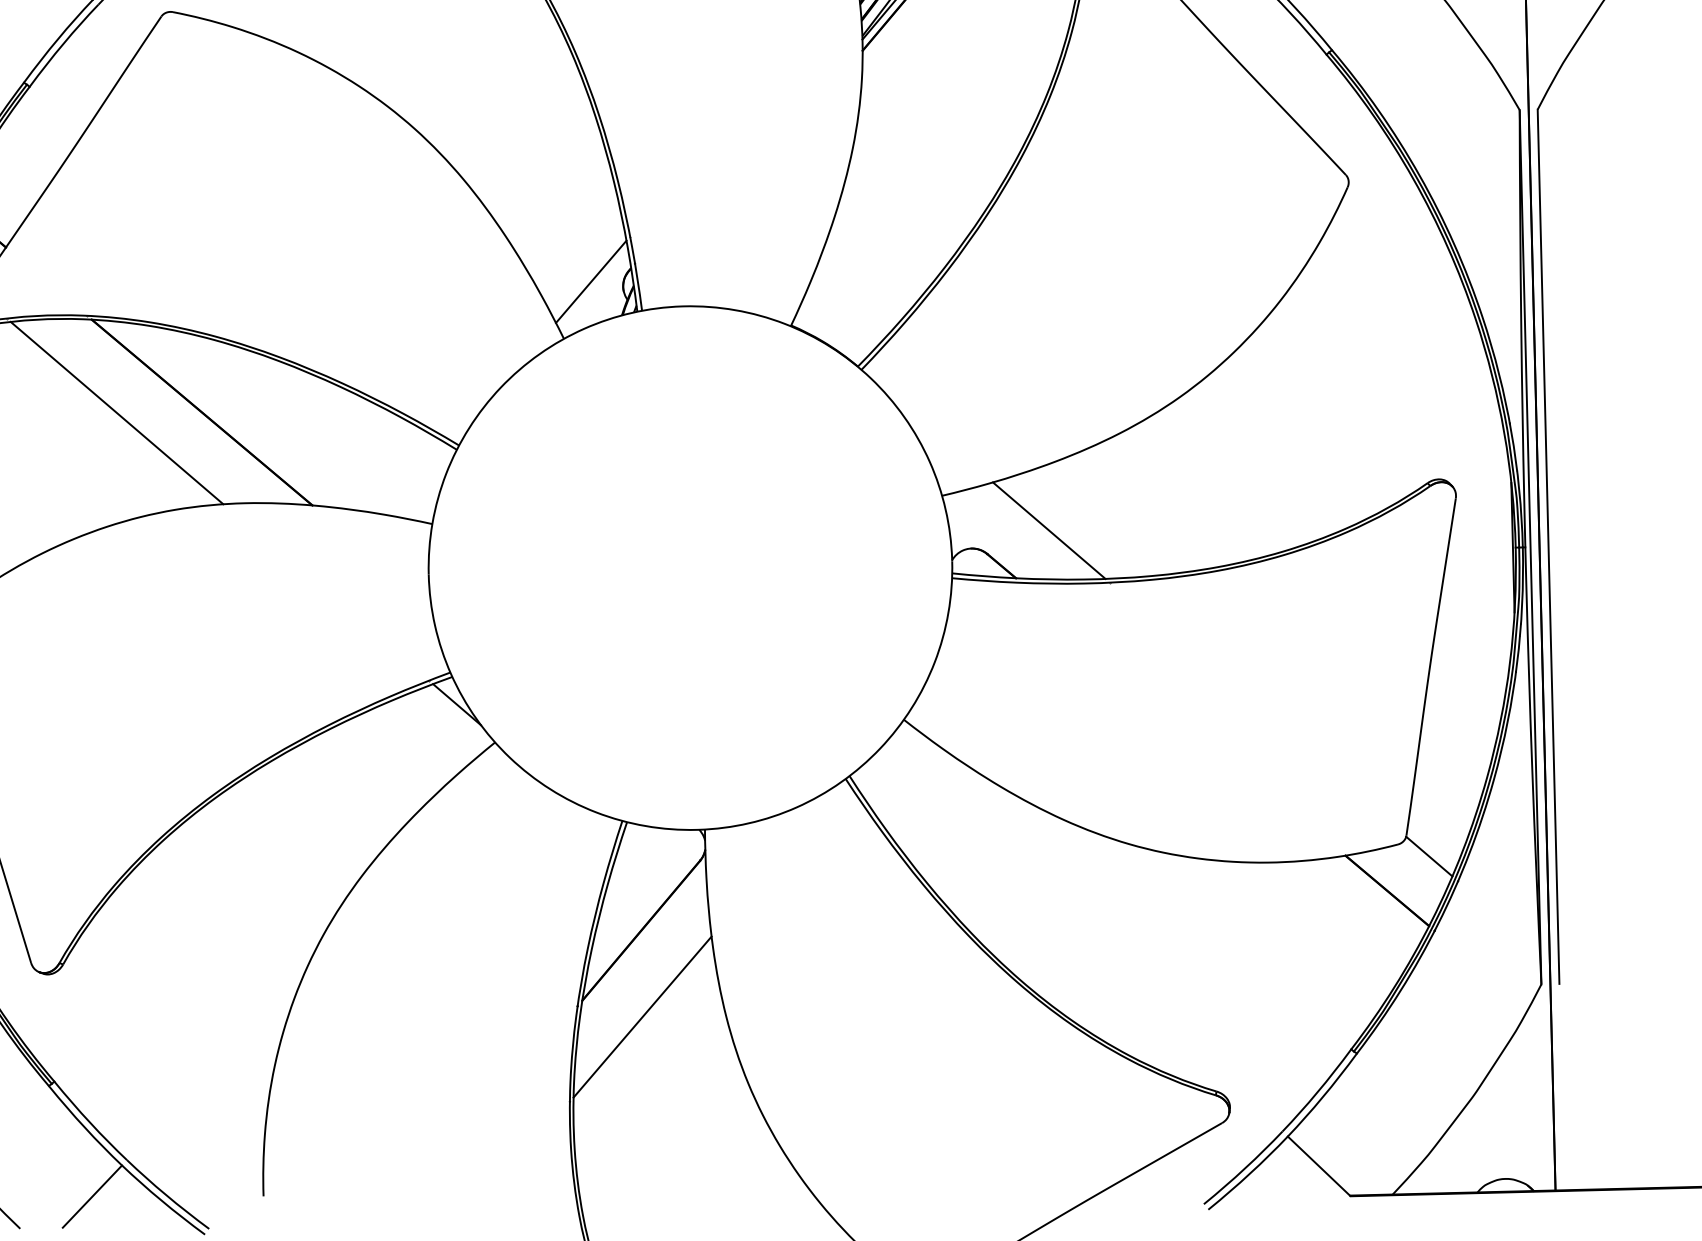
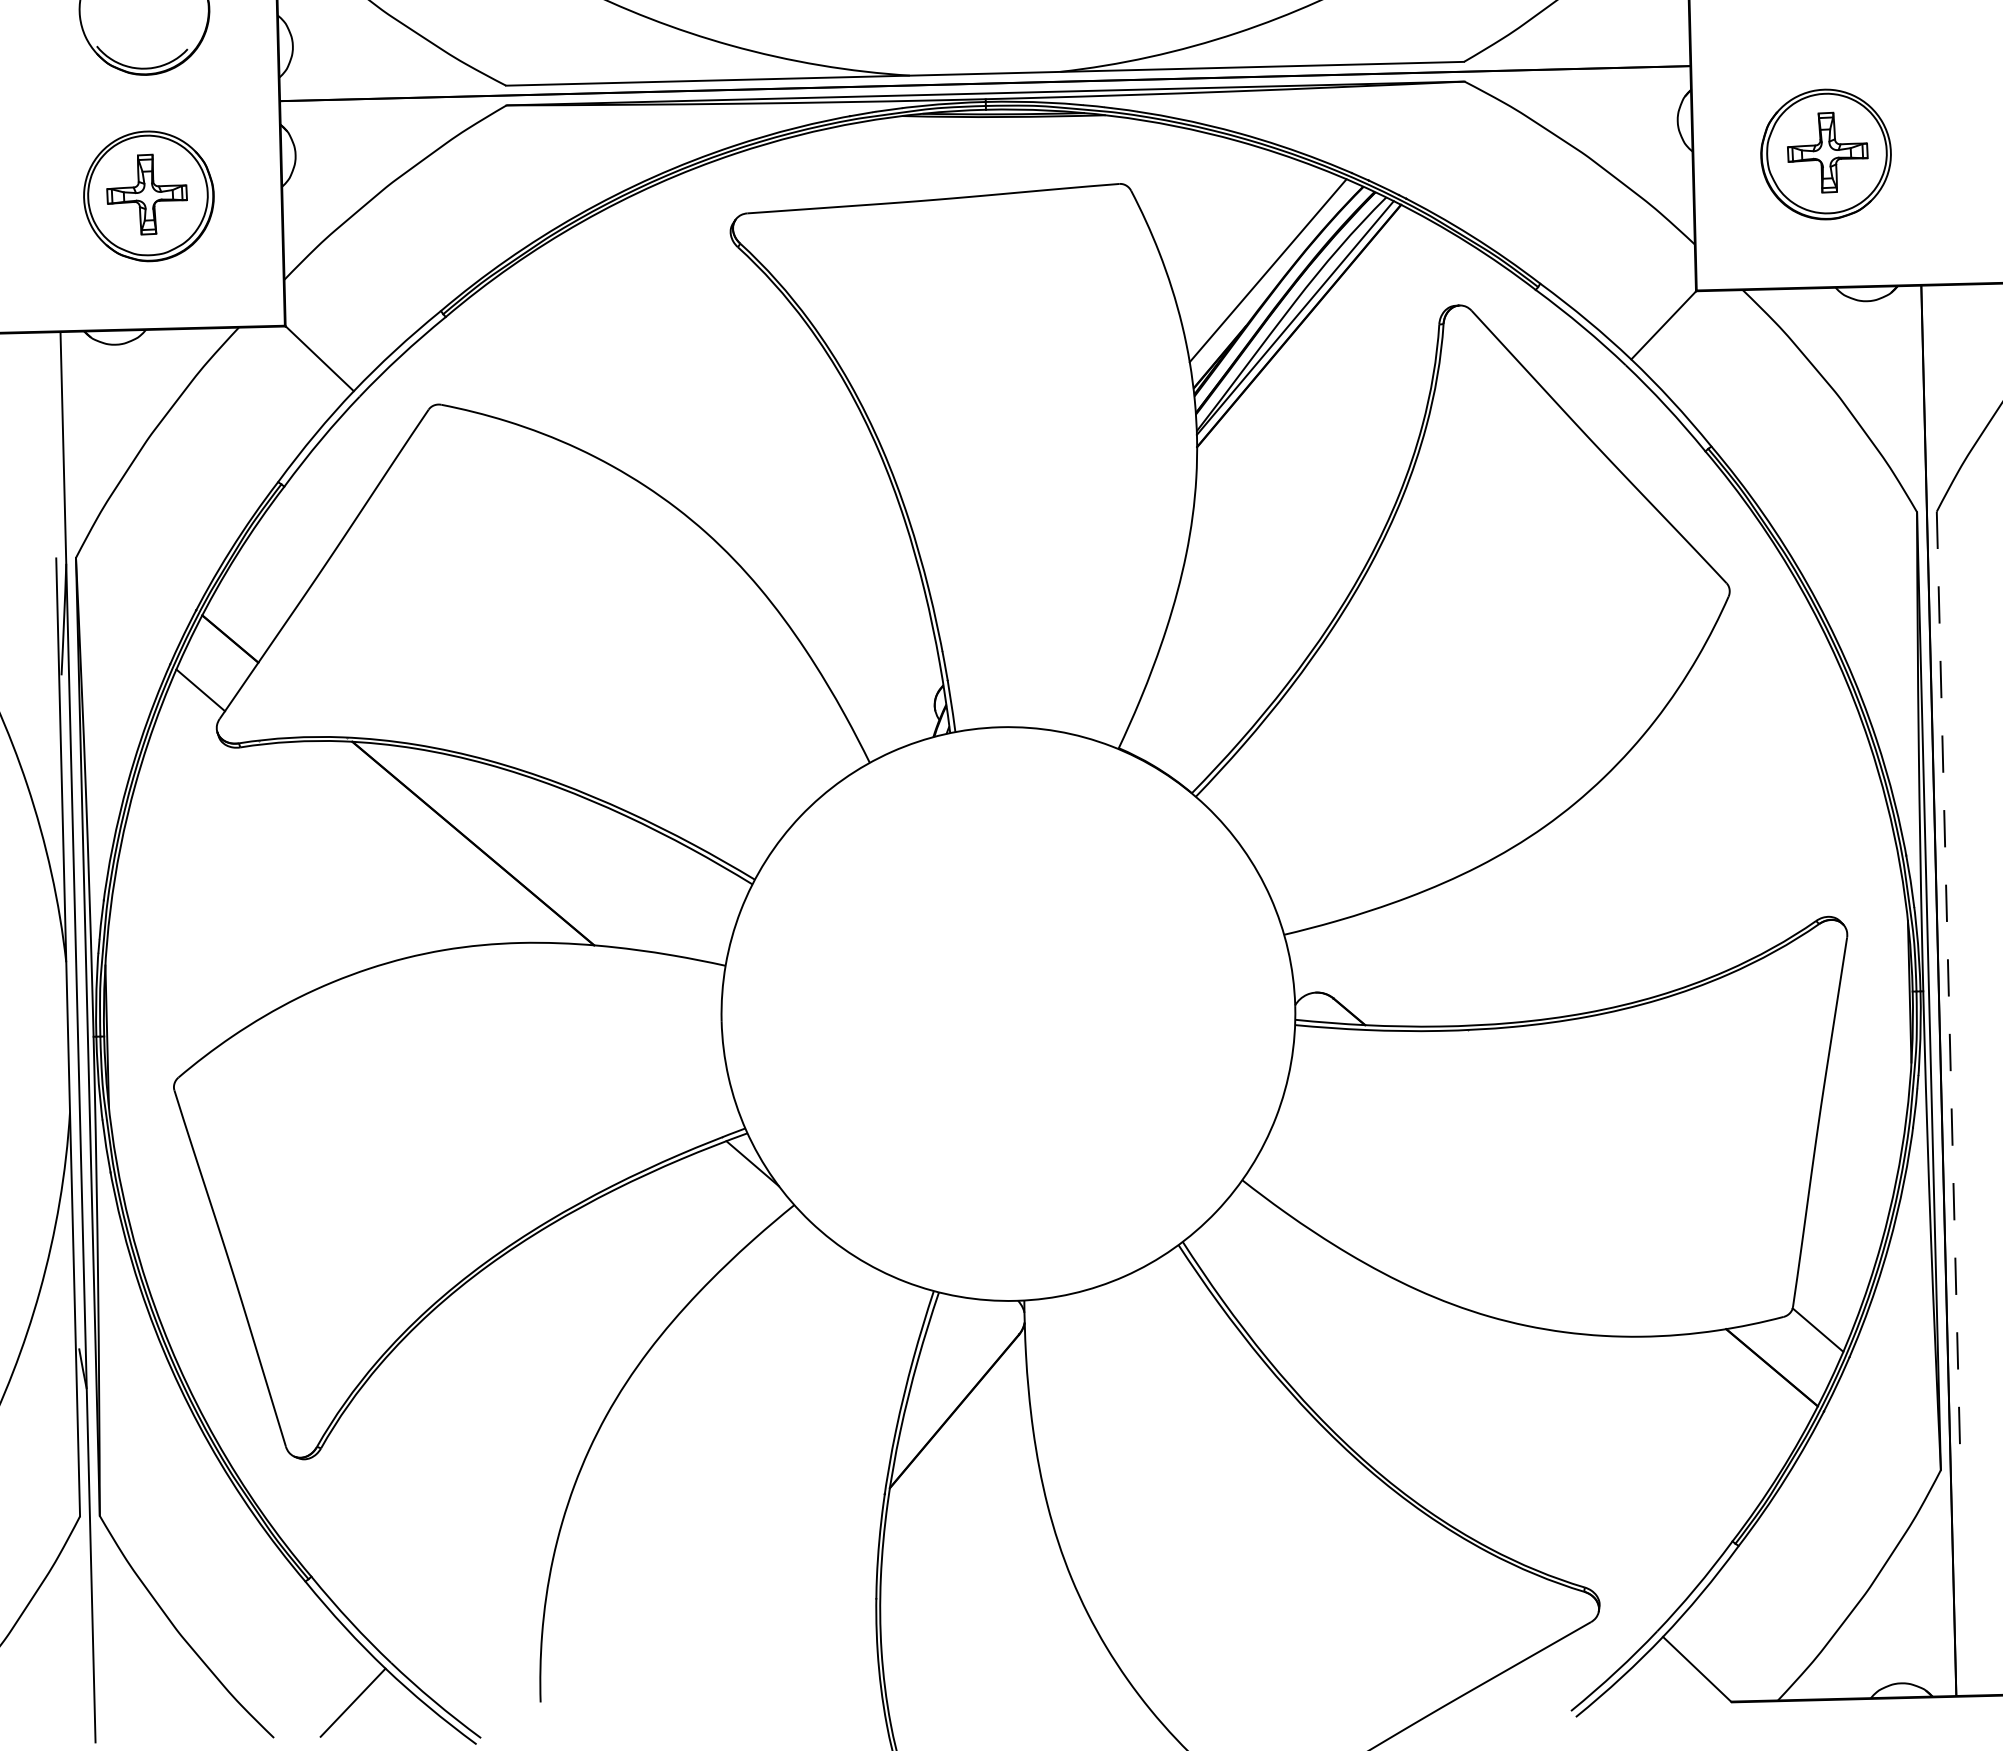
line: (591, 281) -> (899, 700), removed
line: (116, 413) -> (379, 844), removed
line: (1049, 530) -> (1401, 972), removed
line: (1548, 547) -> (1948, 991), solid -> dashed
line: (642, 1016) -> (955, 1505), removed

